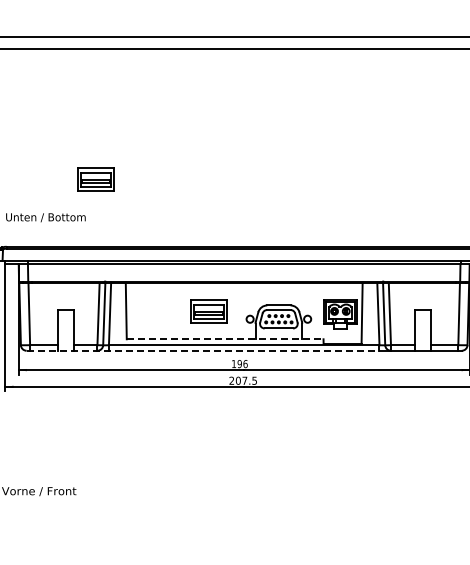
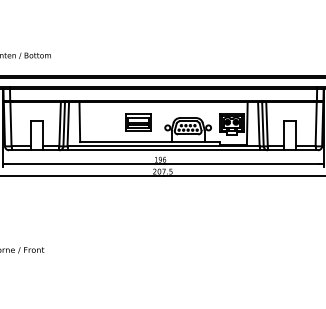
part: (95, 179) -> (57, 28), removed
line: (225, 339) -> (150, 142), dashed -> solid
line: (203, 350) -> (134, 150), dashed -> solid

